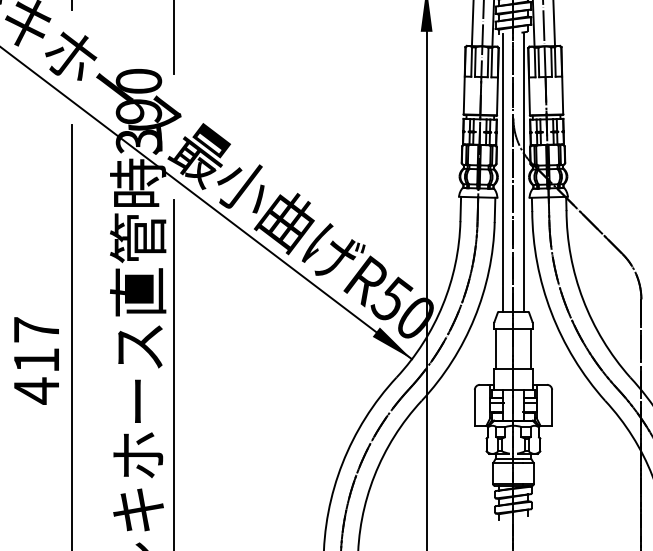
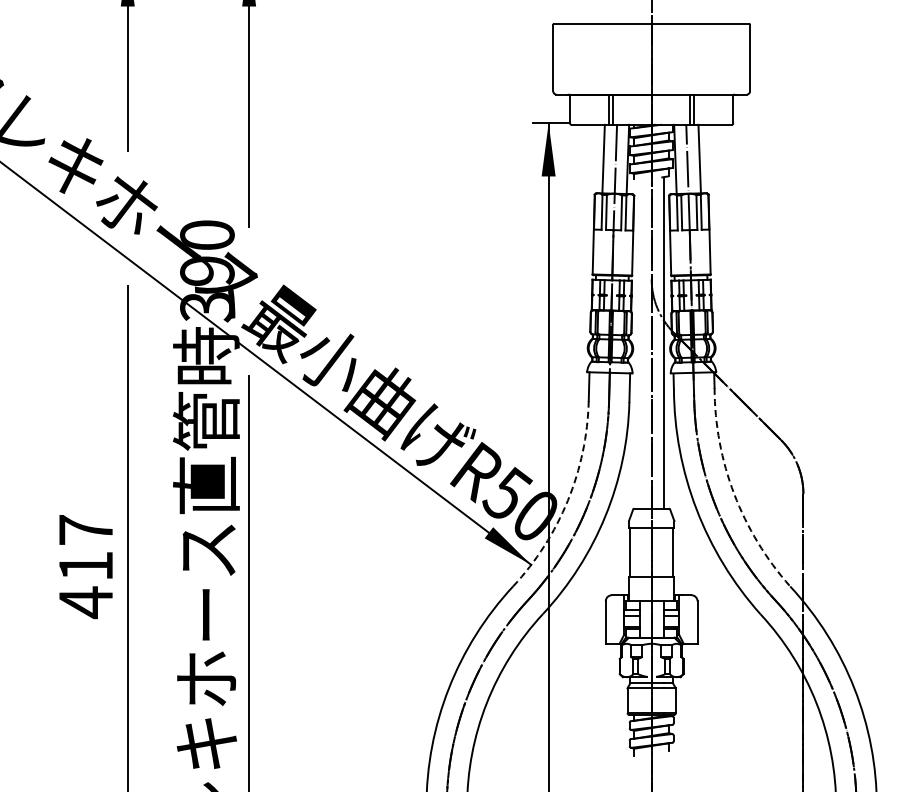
line: (503, 172) -> (639, 343), removed
arc: (583, 299) -> (734, 494), solid -> dashed
arc: (442, 304) -> (567, 500), solid -> dashed

